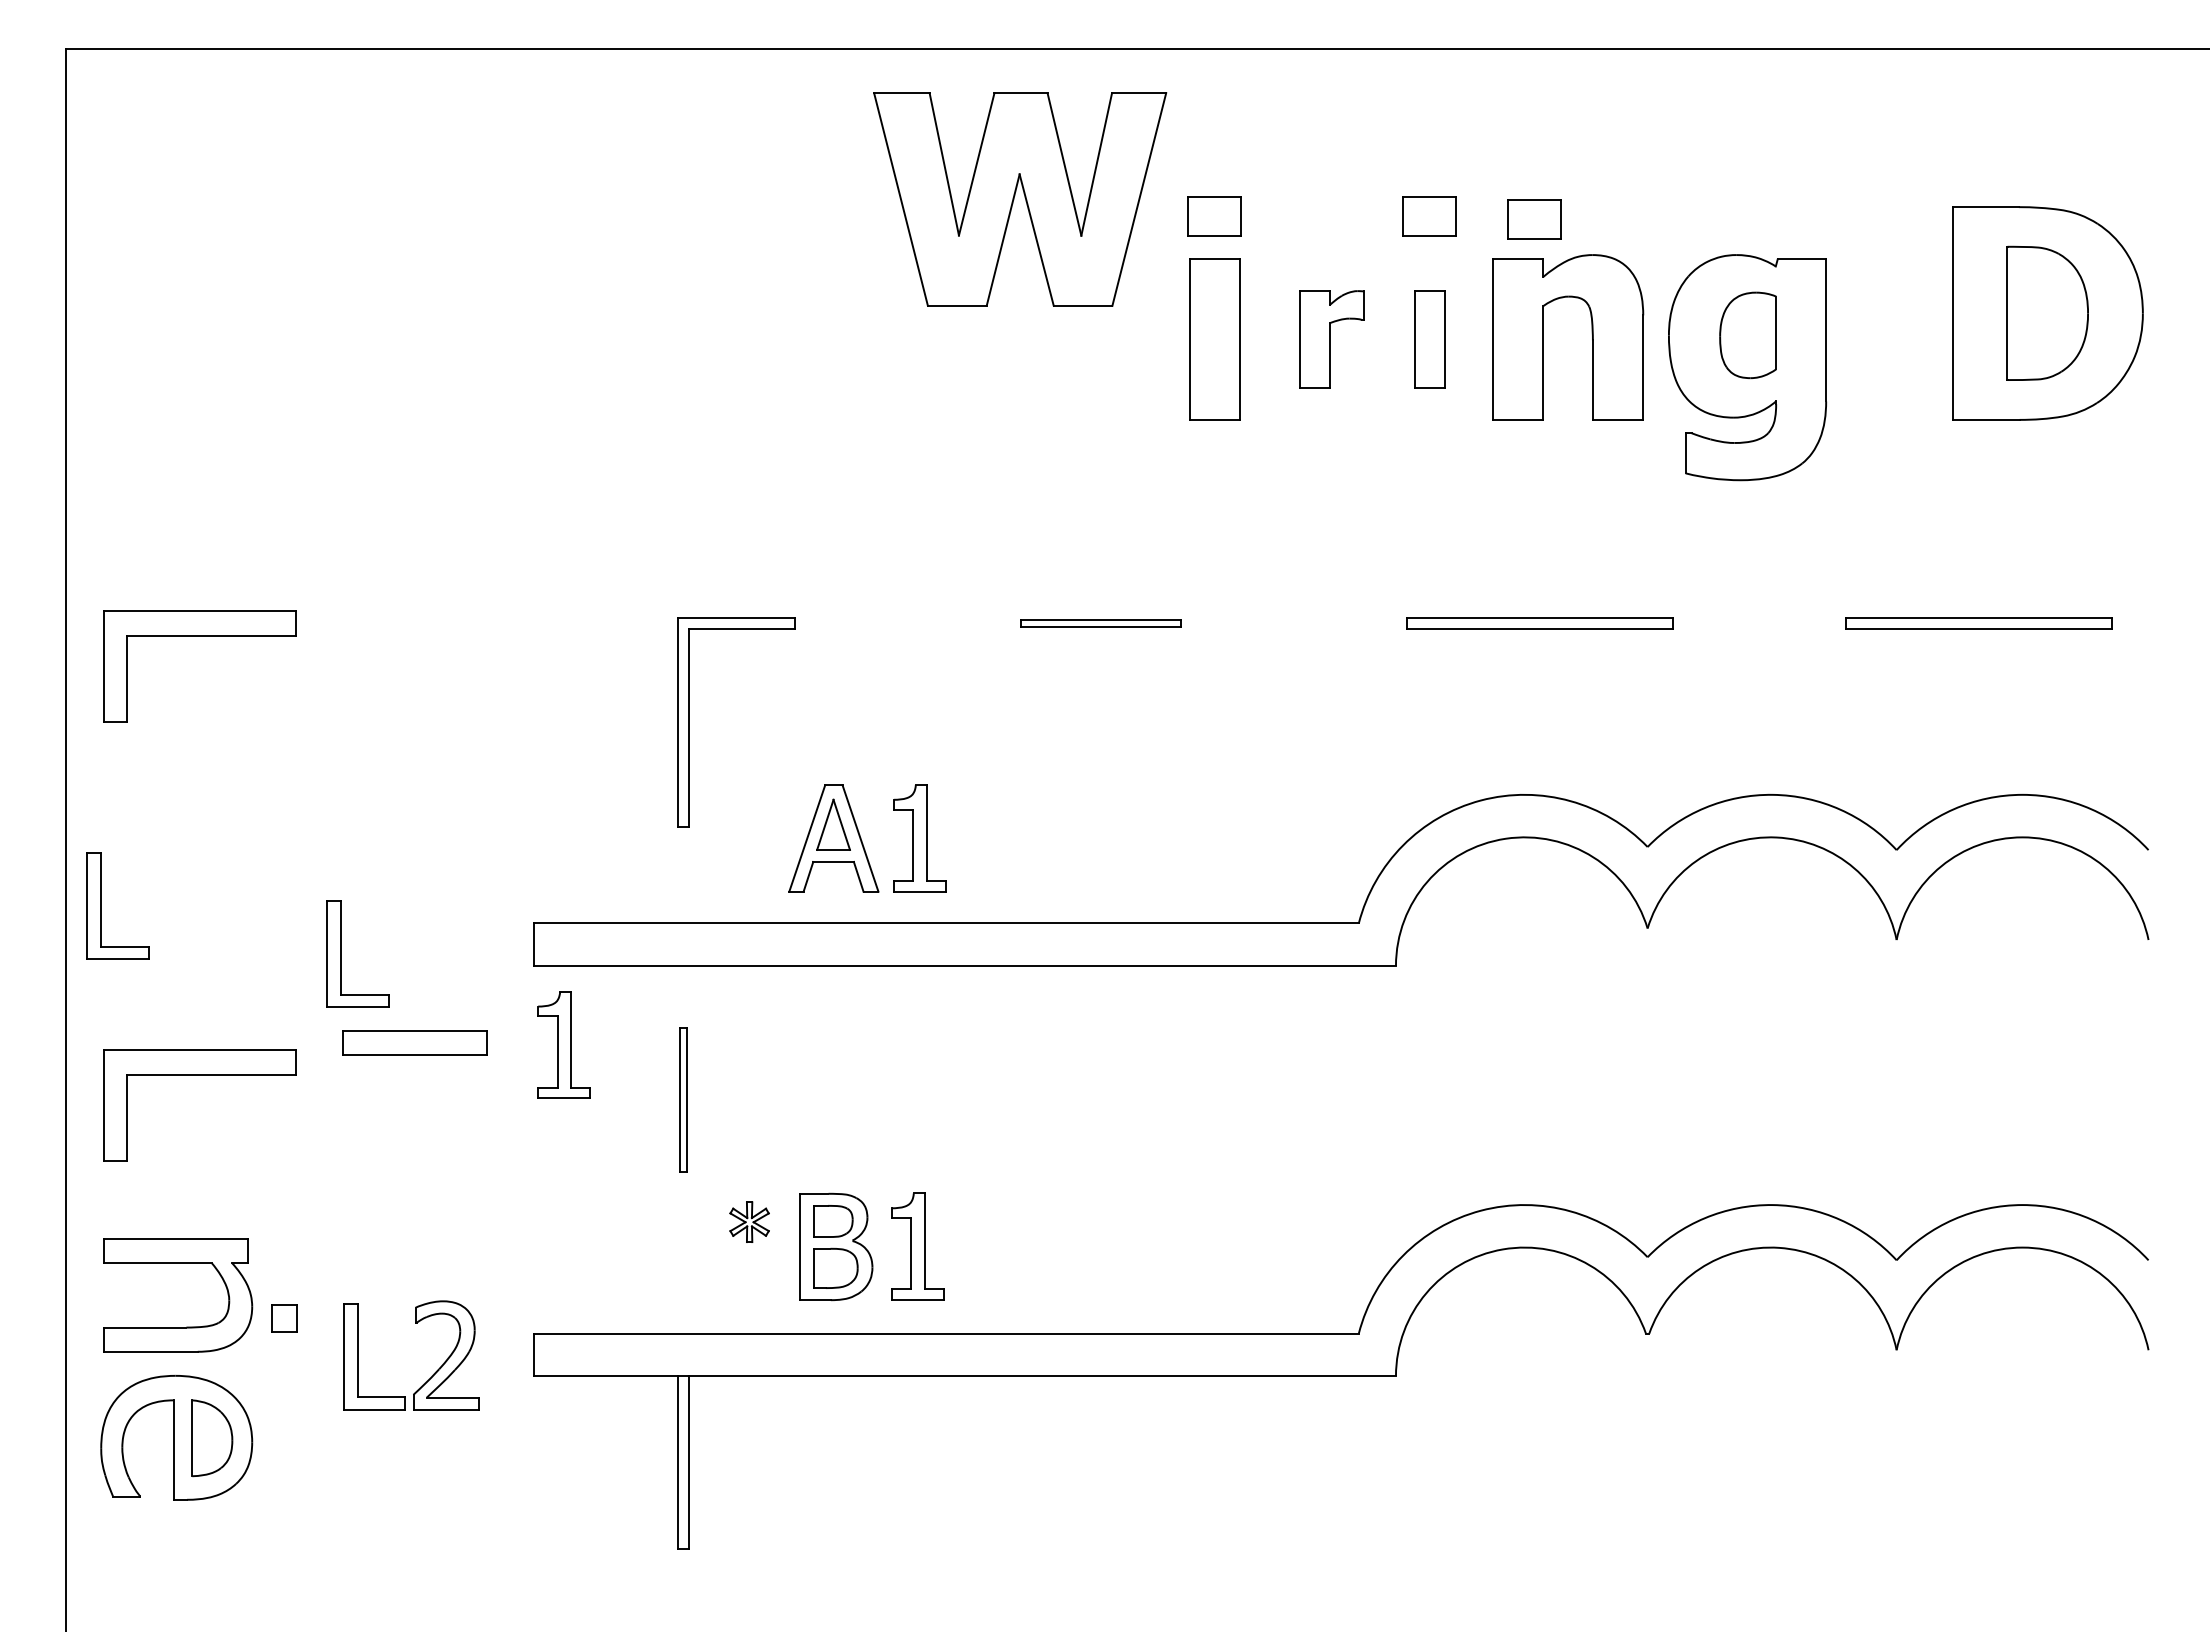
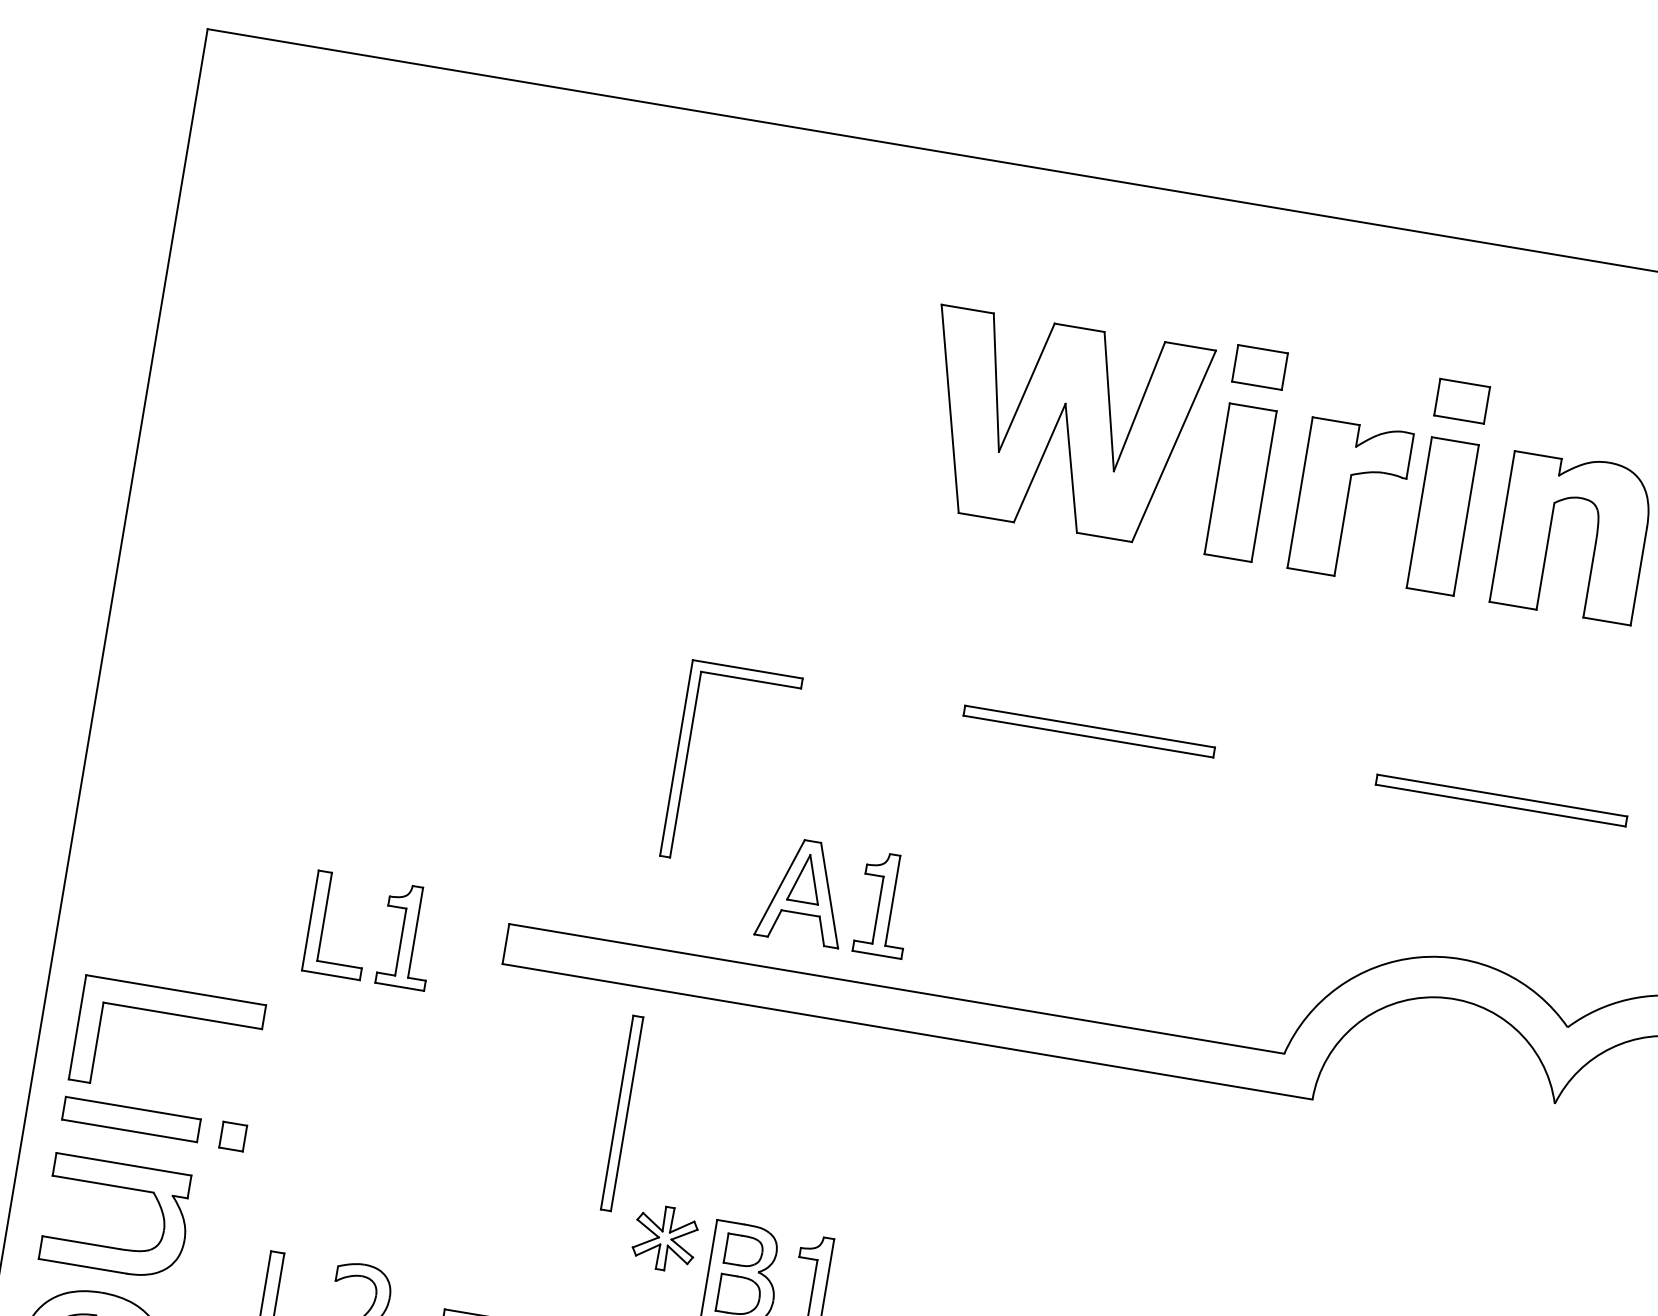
part: (1020, 199) -> (1062, 427), moved
part: (1534, 219) -> (1560, 420), removed
part: (1331, 339) -> (1350, 500), size x1.67
part: (1429, 339) -> (1442, 516), size x1.67
part: (1100, 623) -> (1088, 731), size x1.67
part: (199, 636) -> (240, 601), removed
part: (101, 905) -> (106, 839), removed
part: (414, 1042) -> (130, 1118), moved
part: (563, 1044) -> (407, 936), moved
part: (683, 1099) -> (622, 1112), size x1.43
part: (749, 1222) -> (664, 1238), size x1.67
part: (284, 1318) -> (233, 1136), moved

